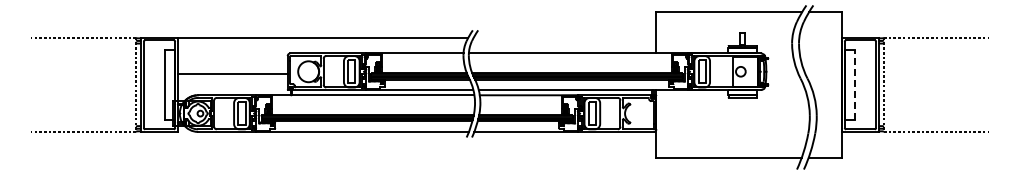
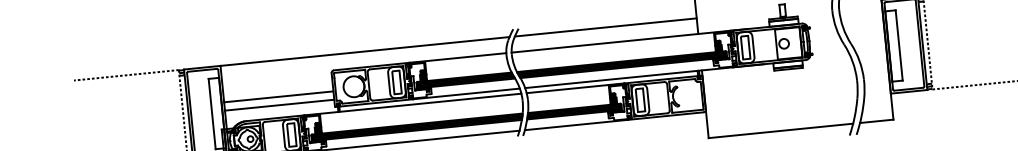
line: (564, 37) -> (605, 27), added
line: (232, 82) -> (279, 104), added
line: (855, 84) -> (899, 45), dashed -> solid

